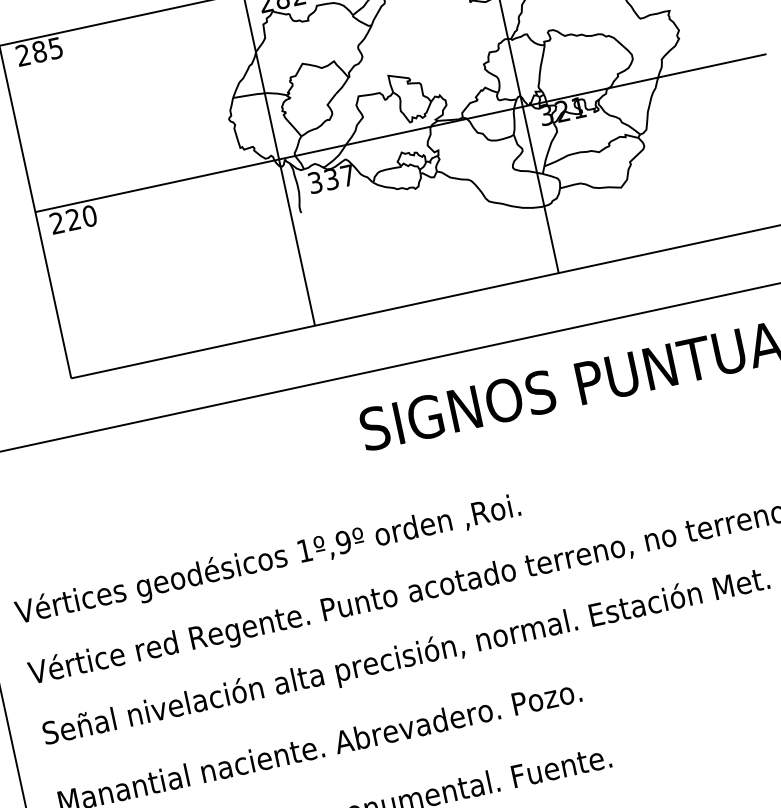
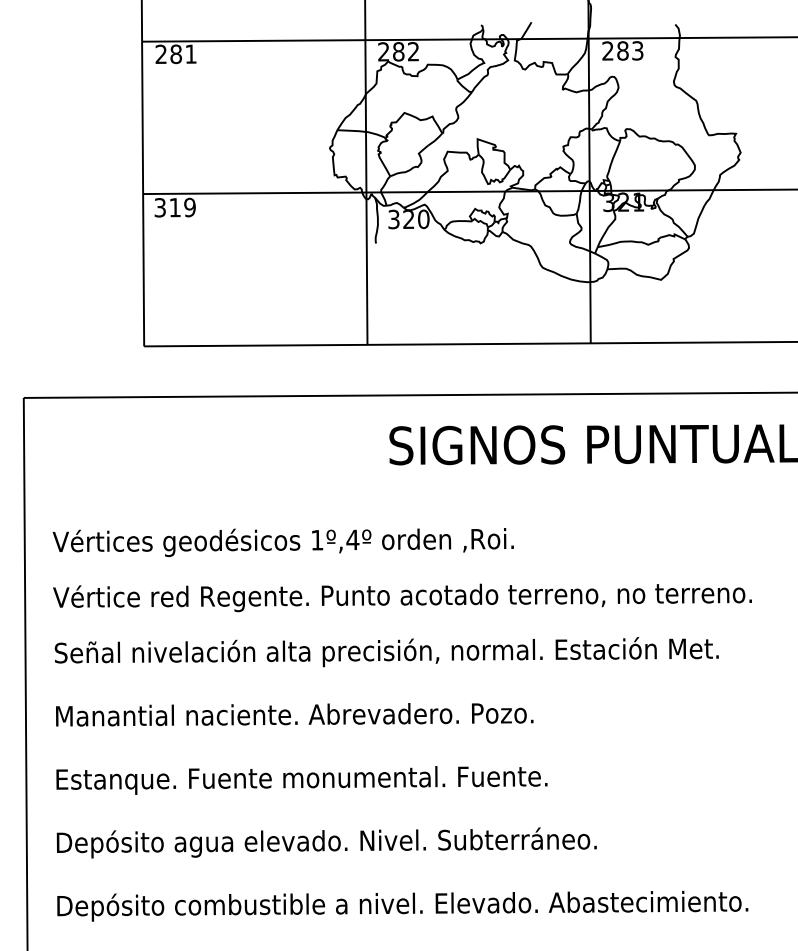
text: (55, 47) -> (190, 53), 285 -> 281
text: (339, 177) -> (416, 219), 337 -> 320
text: (72, 219) -> (174, 207), 220 -> 319
text: (343, 541) -> (352, 539), 1º,9º -> 1º,4º

